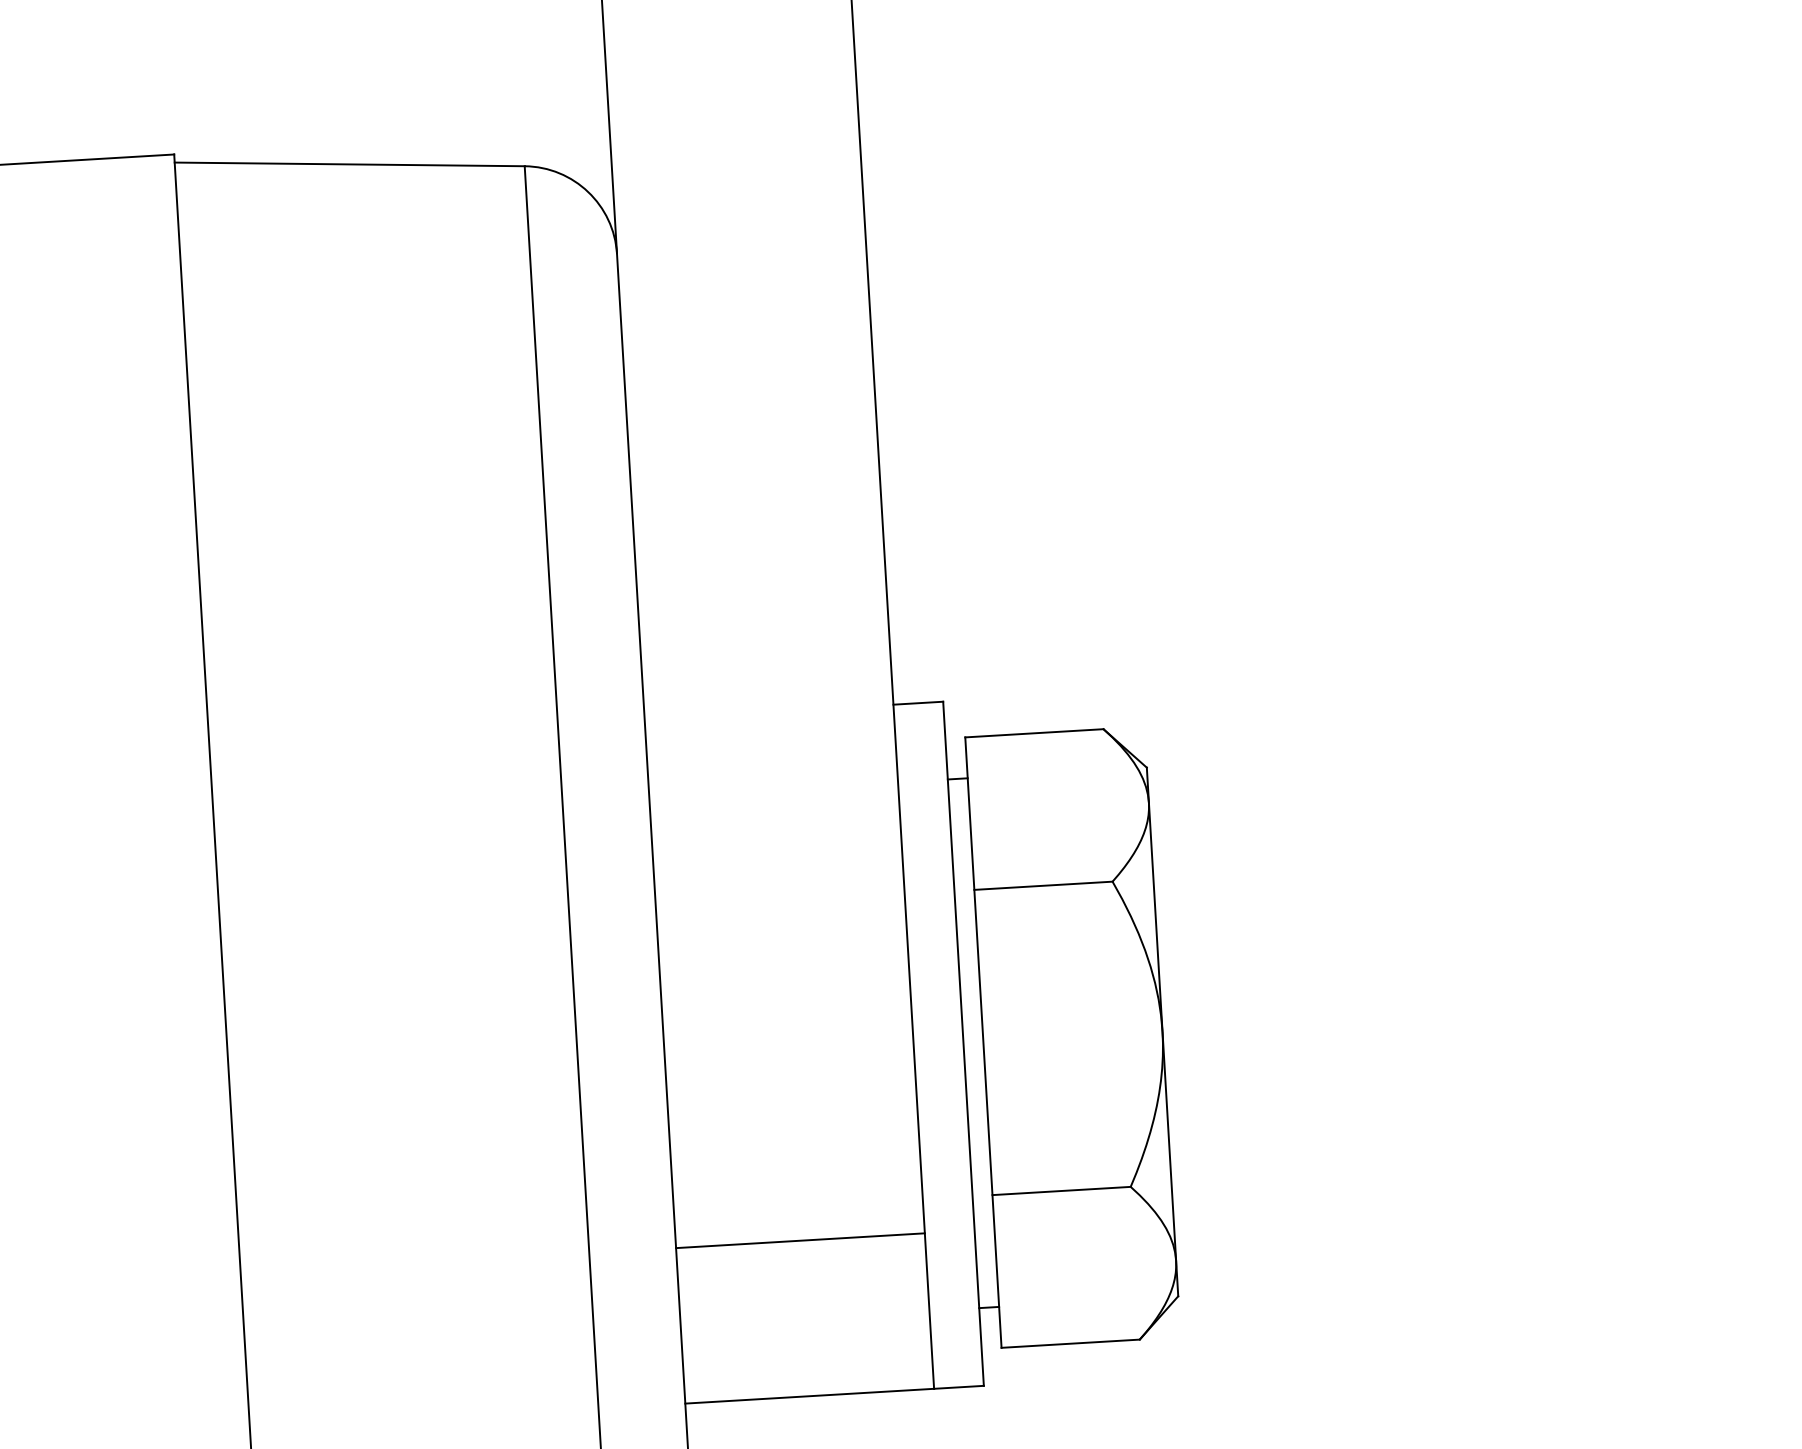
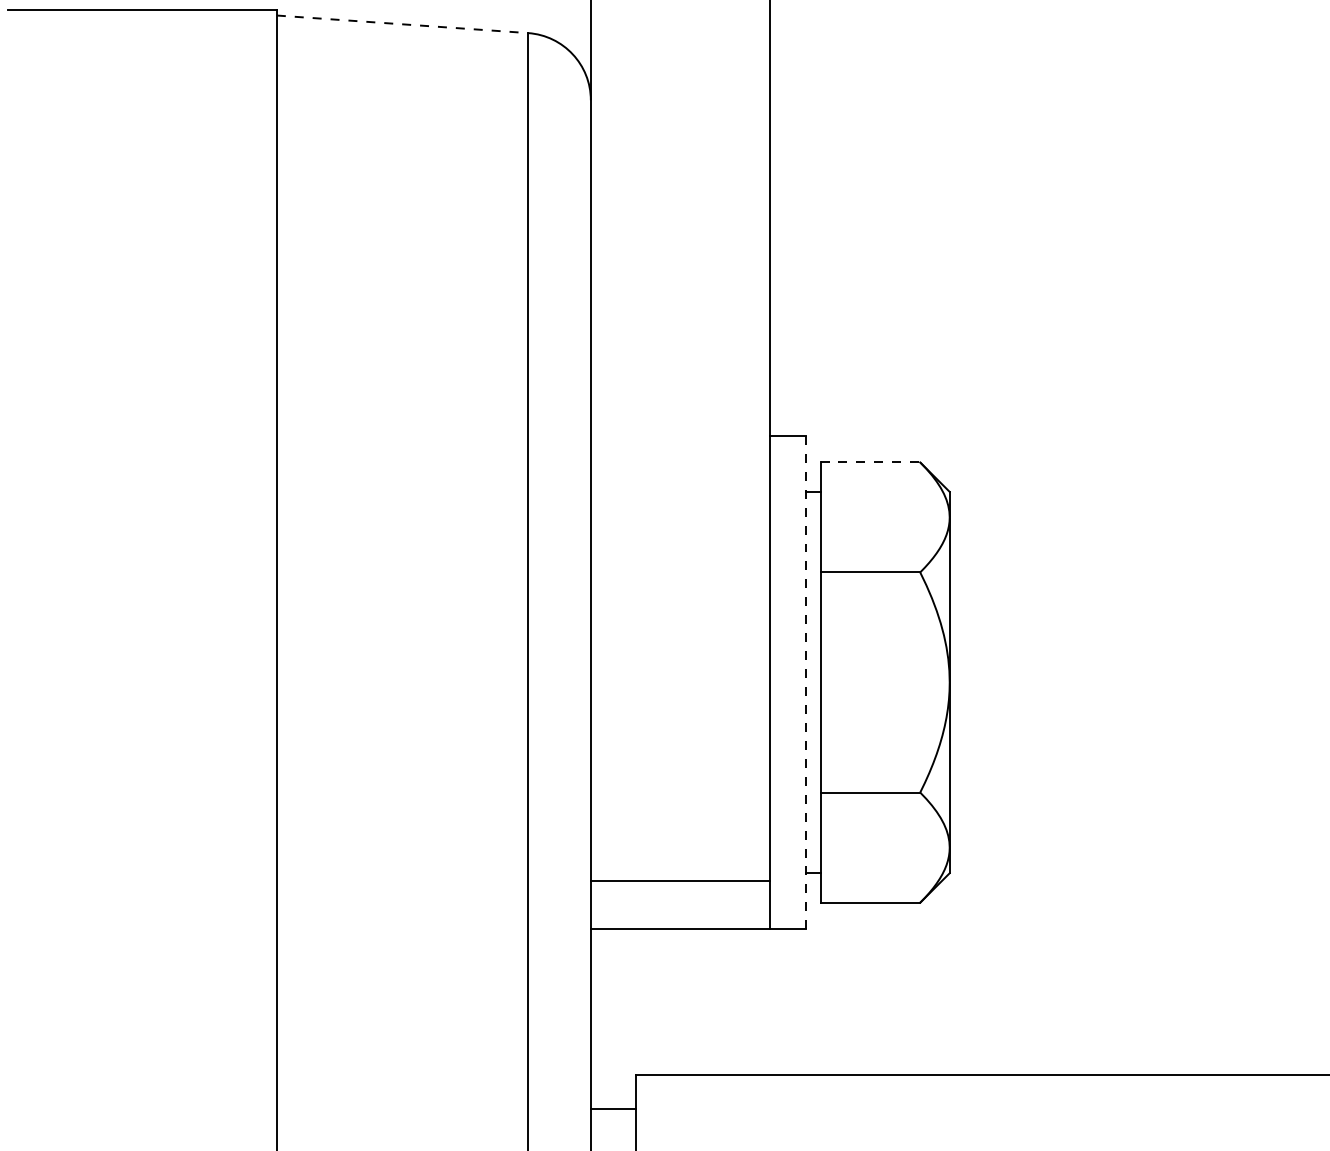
line: (351, 164) -> (403, 24), solid -> dashed
line: (1034, 733) -> (870, 462), solid -> dashed
line: (963, 1043) -> (806, 682), solid -> dashed
line: (800, 1241) -> (680, 881), moved

